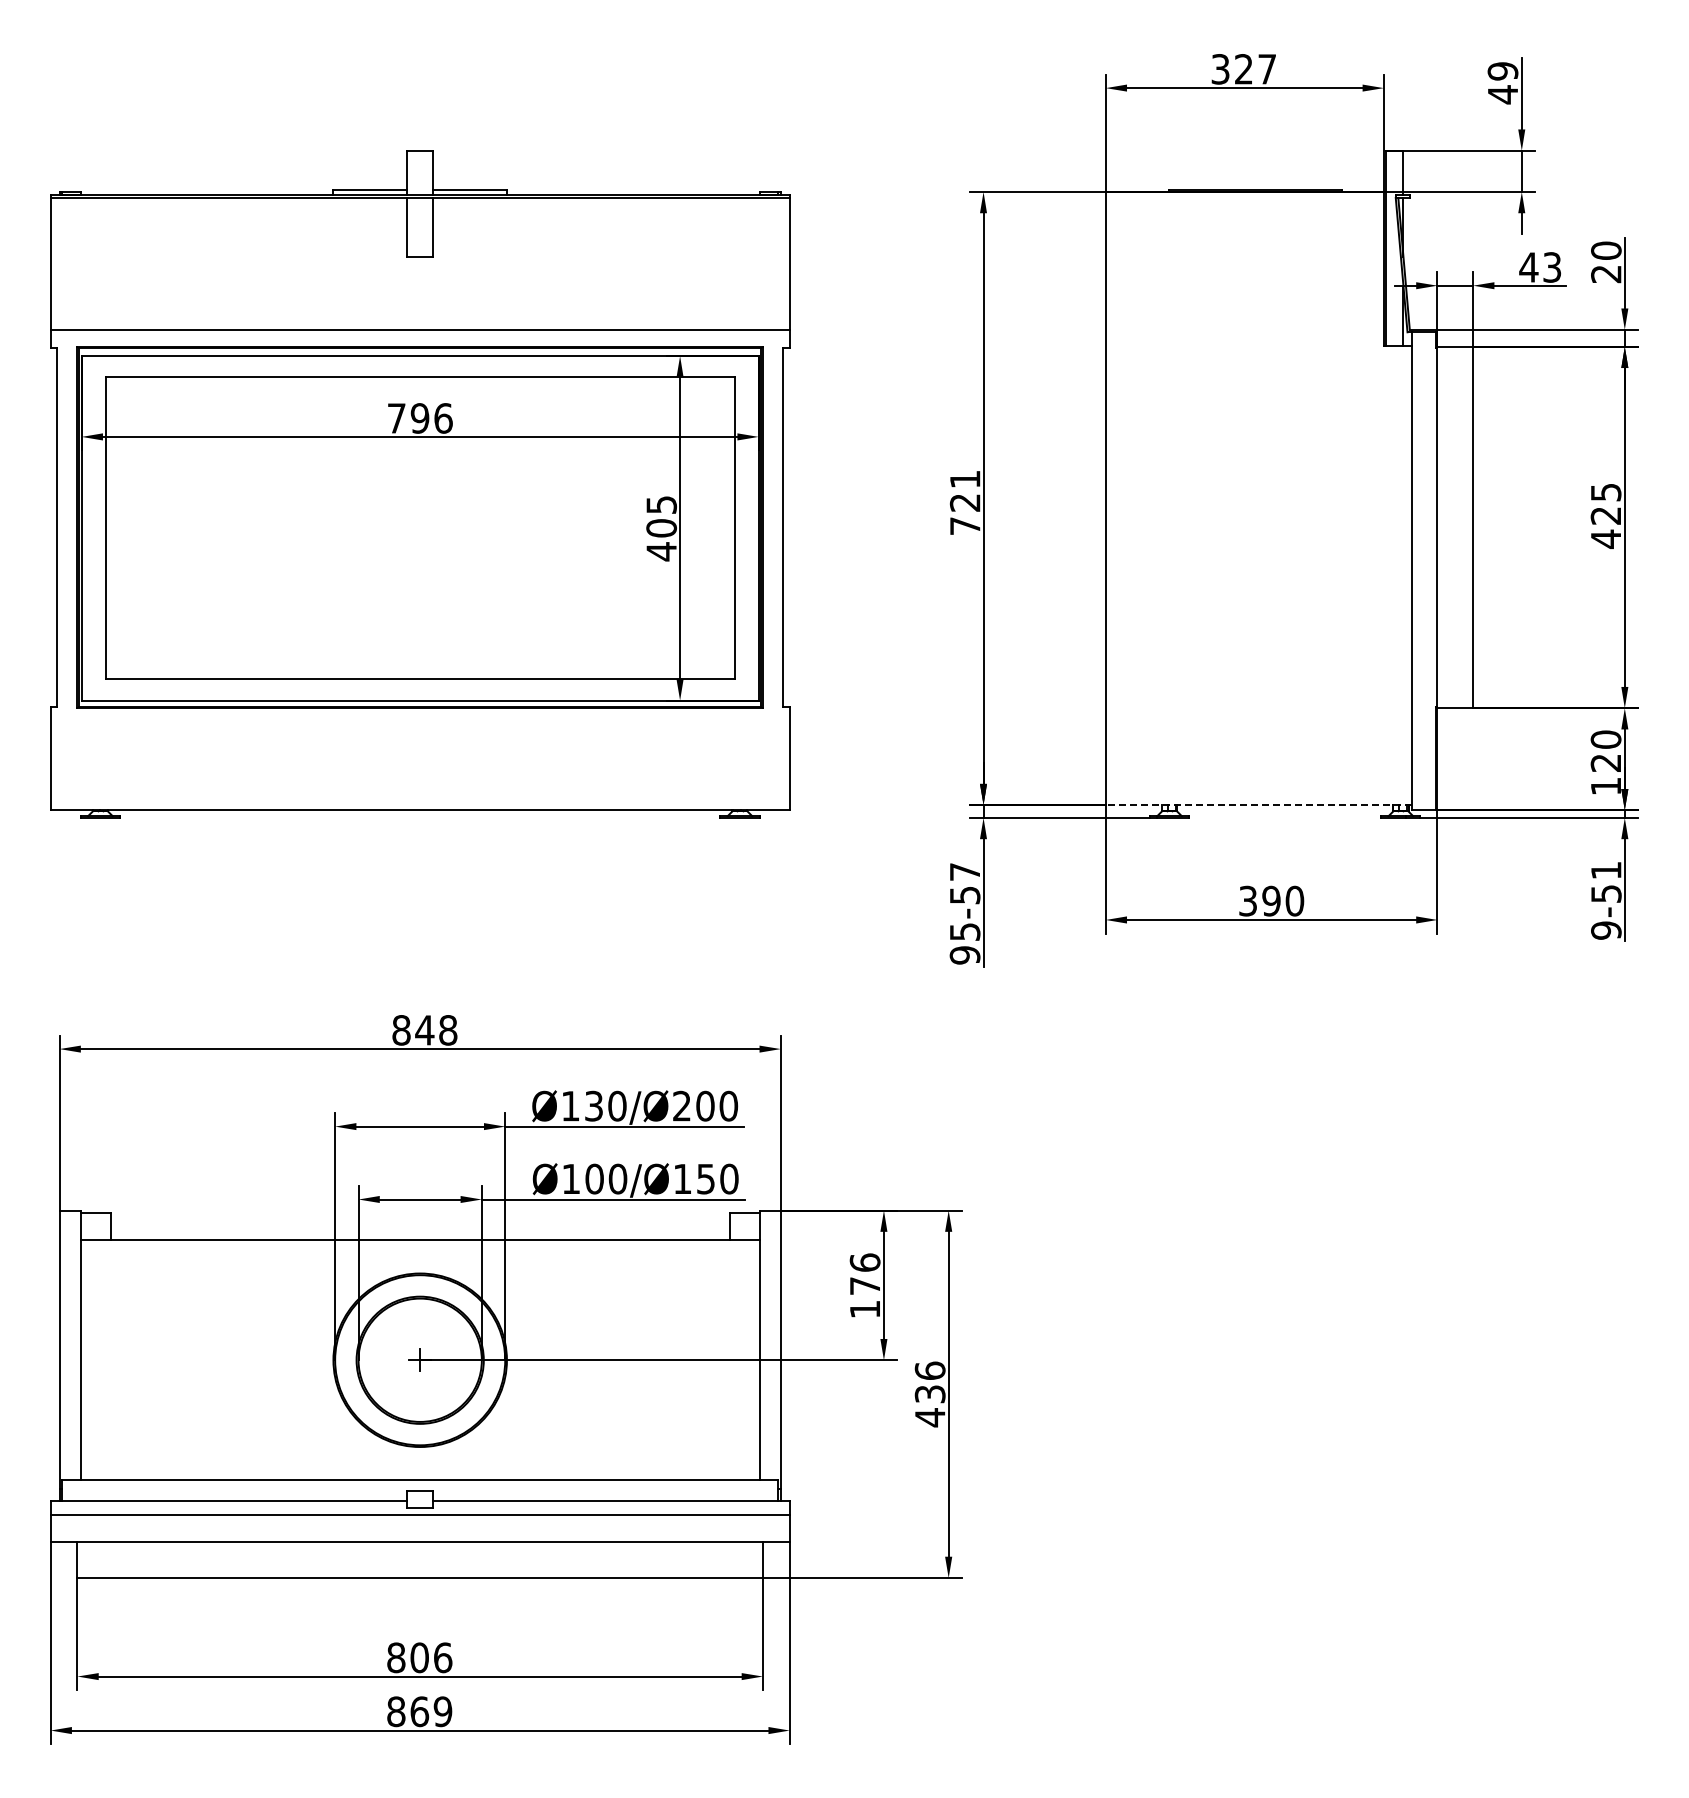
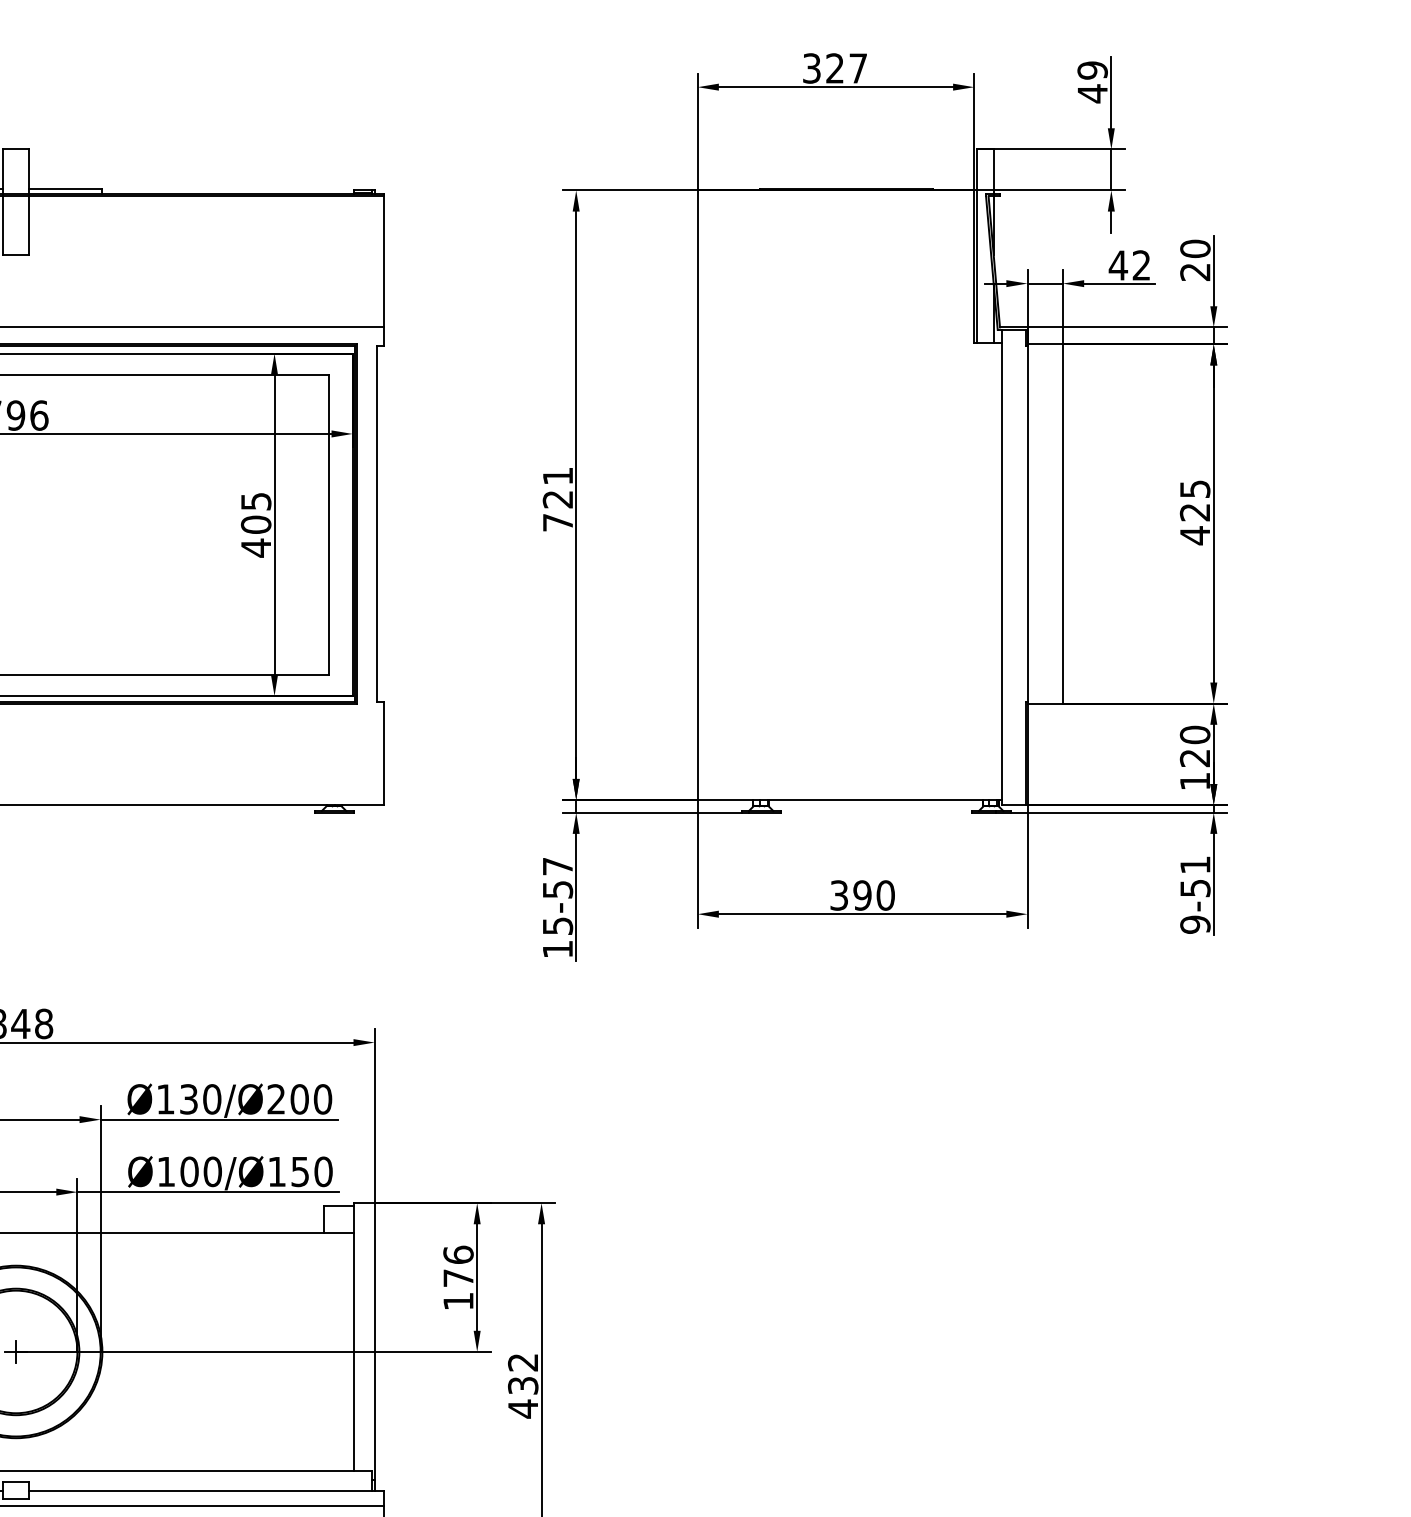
text: (1552, 267) -> (1141, 265), 43 -> 42
line: (1258, 805) -> (849, 800), dashed -> solid
text: (964, 955) -> (557, 949), 95-57 -> 15-57
text: (929, 1370) -> (522, 1362), 436 -> 432

